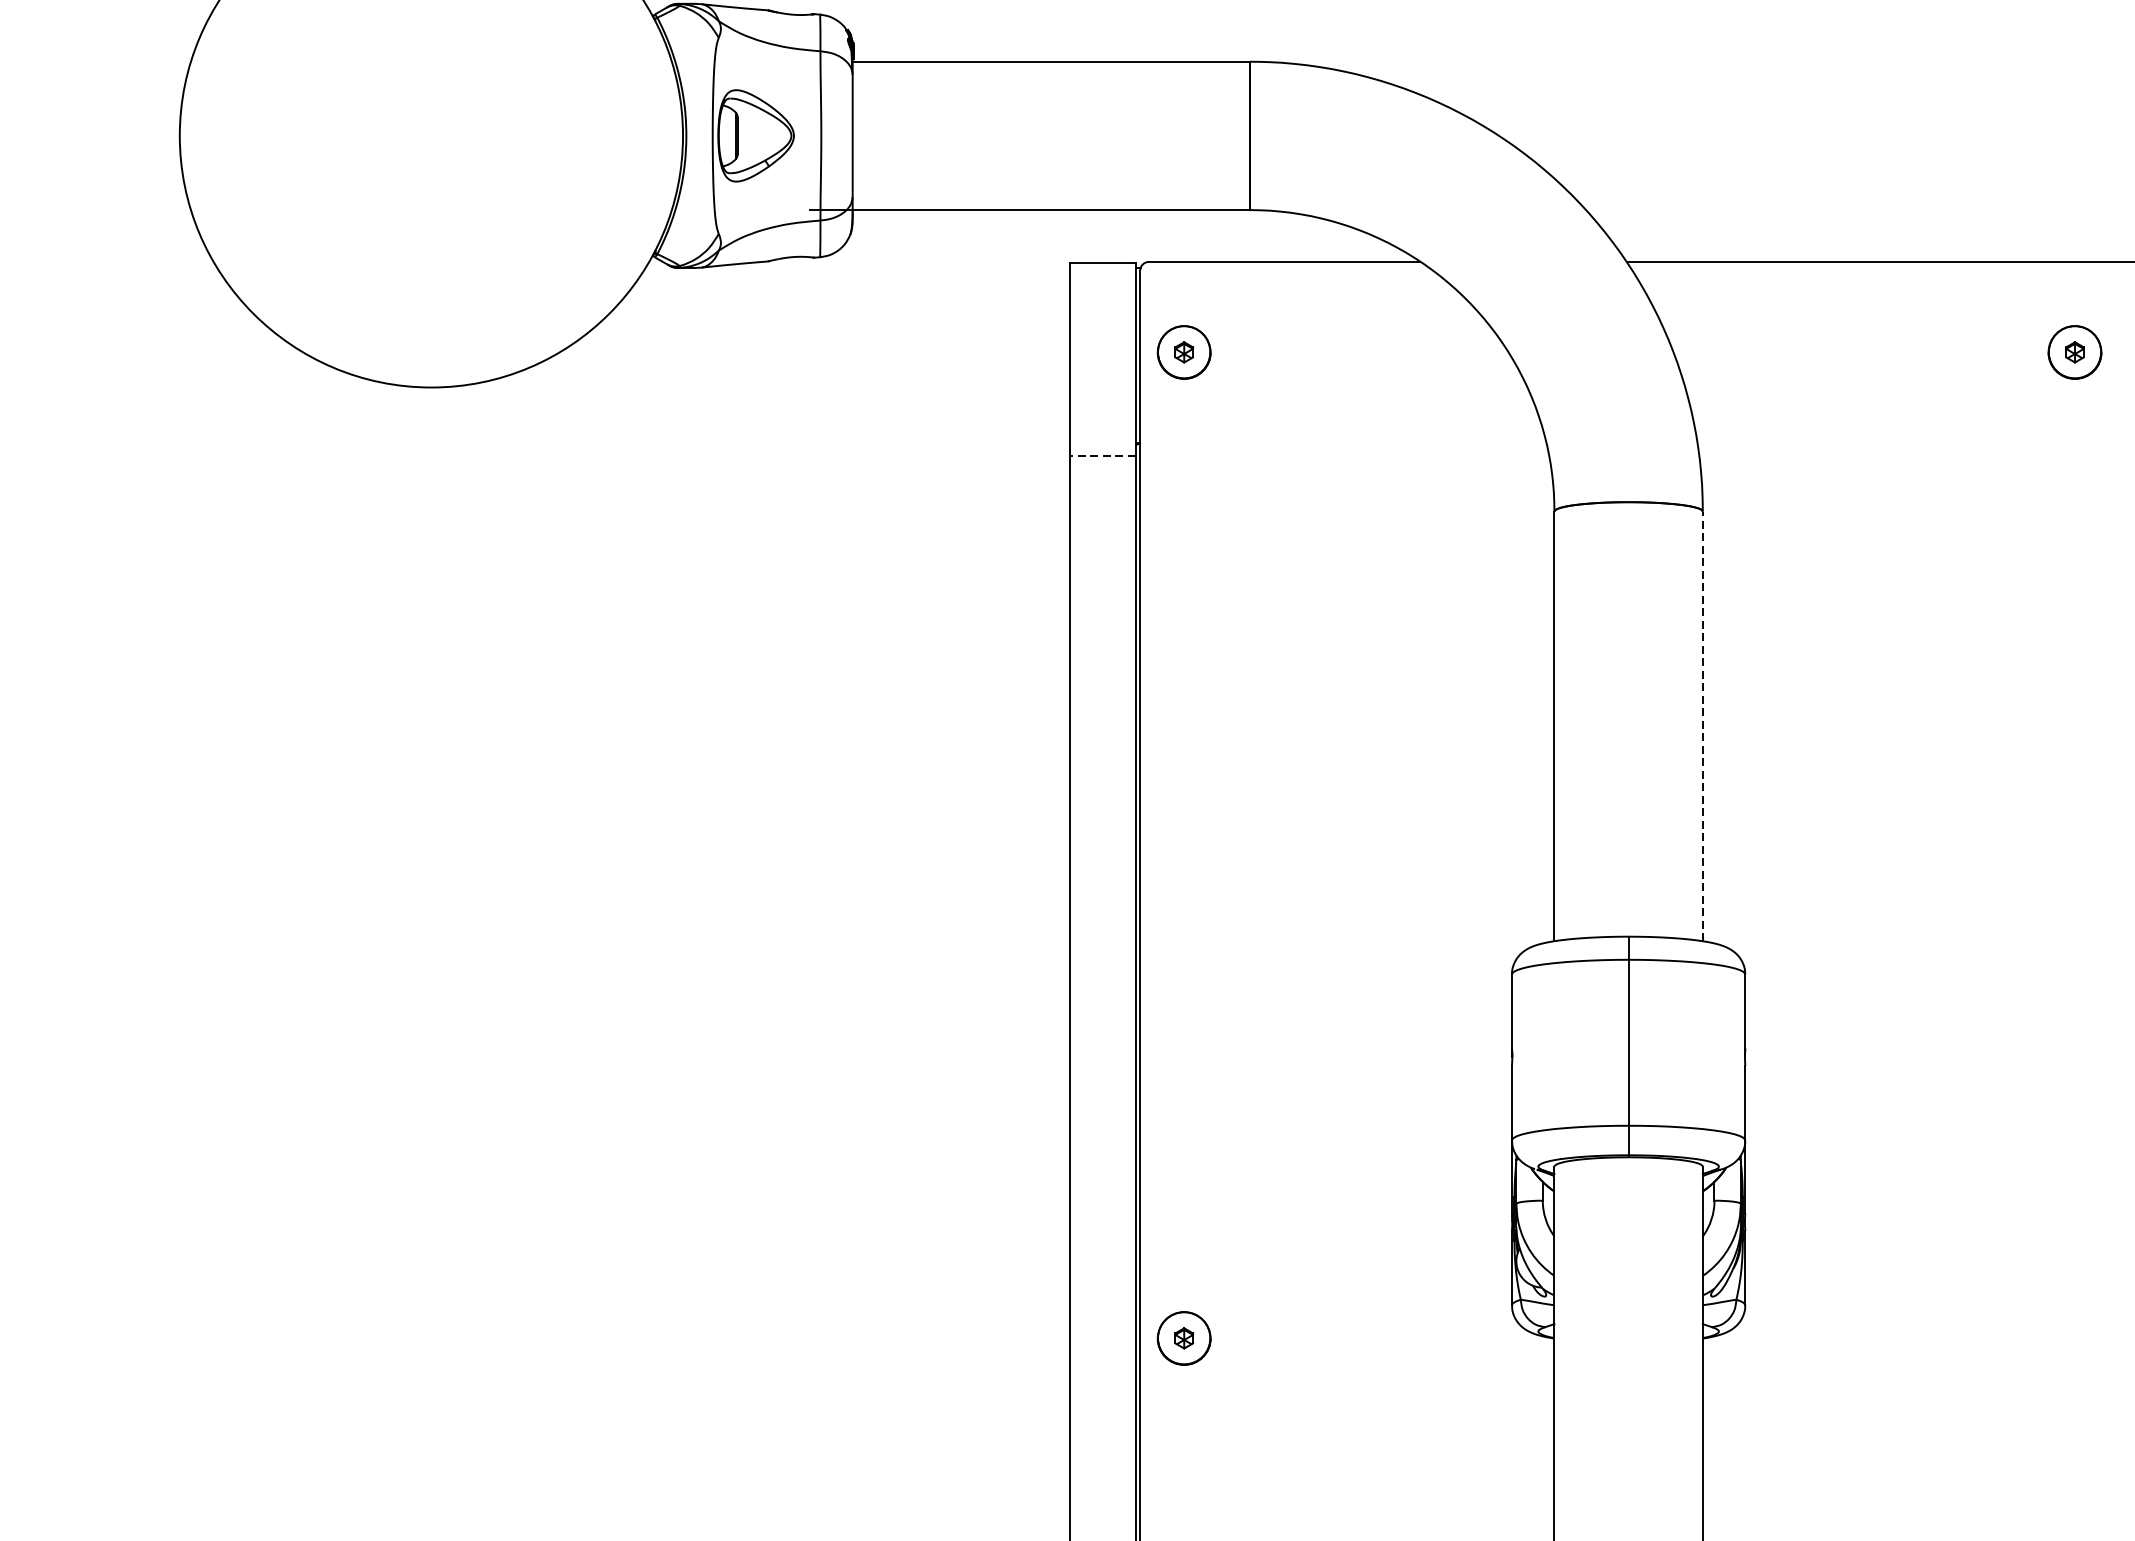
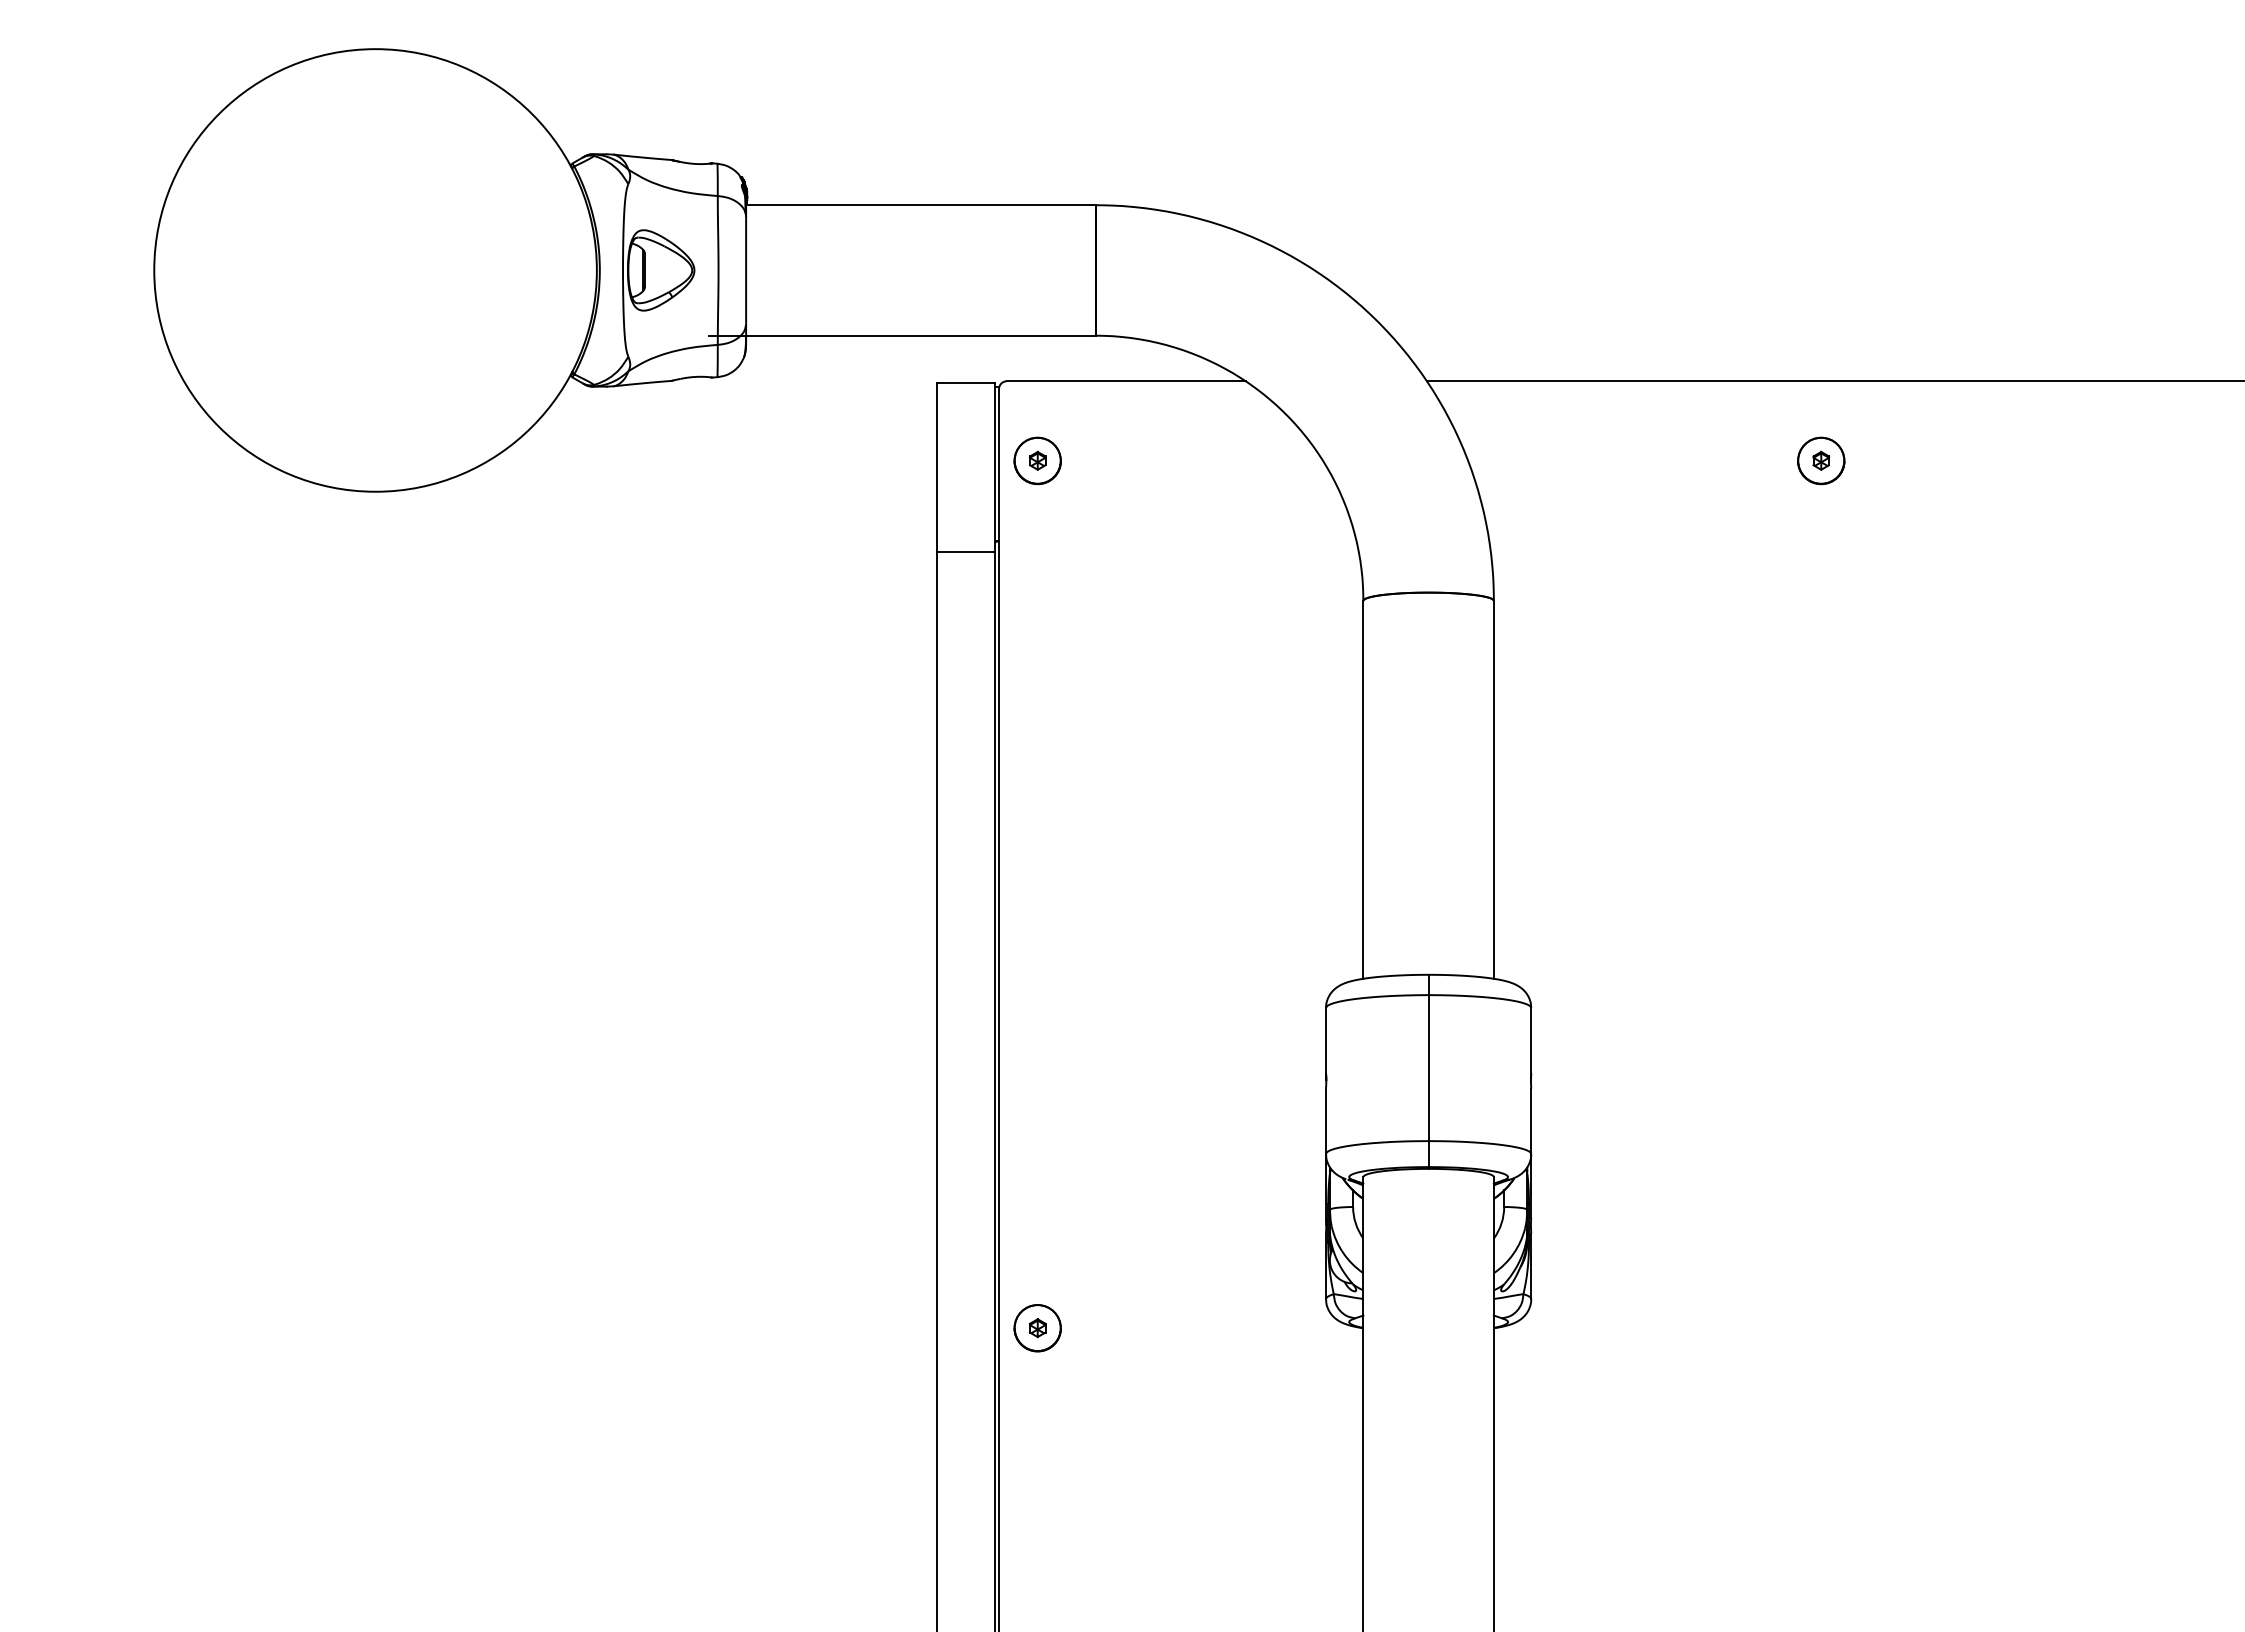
line: (1102, 455) -> (965, 551), dashed -> solid
line: (1702, 726) -> (1493, 789), dashed -> solid

